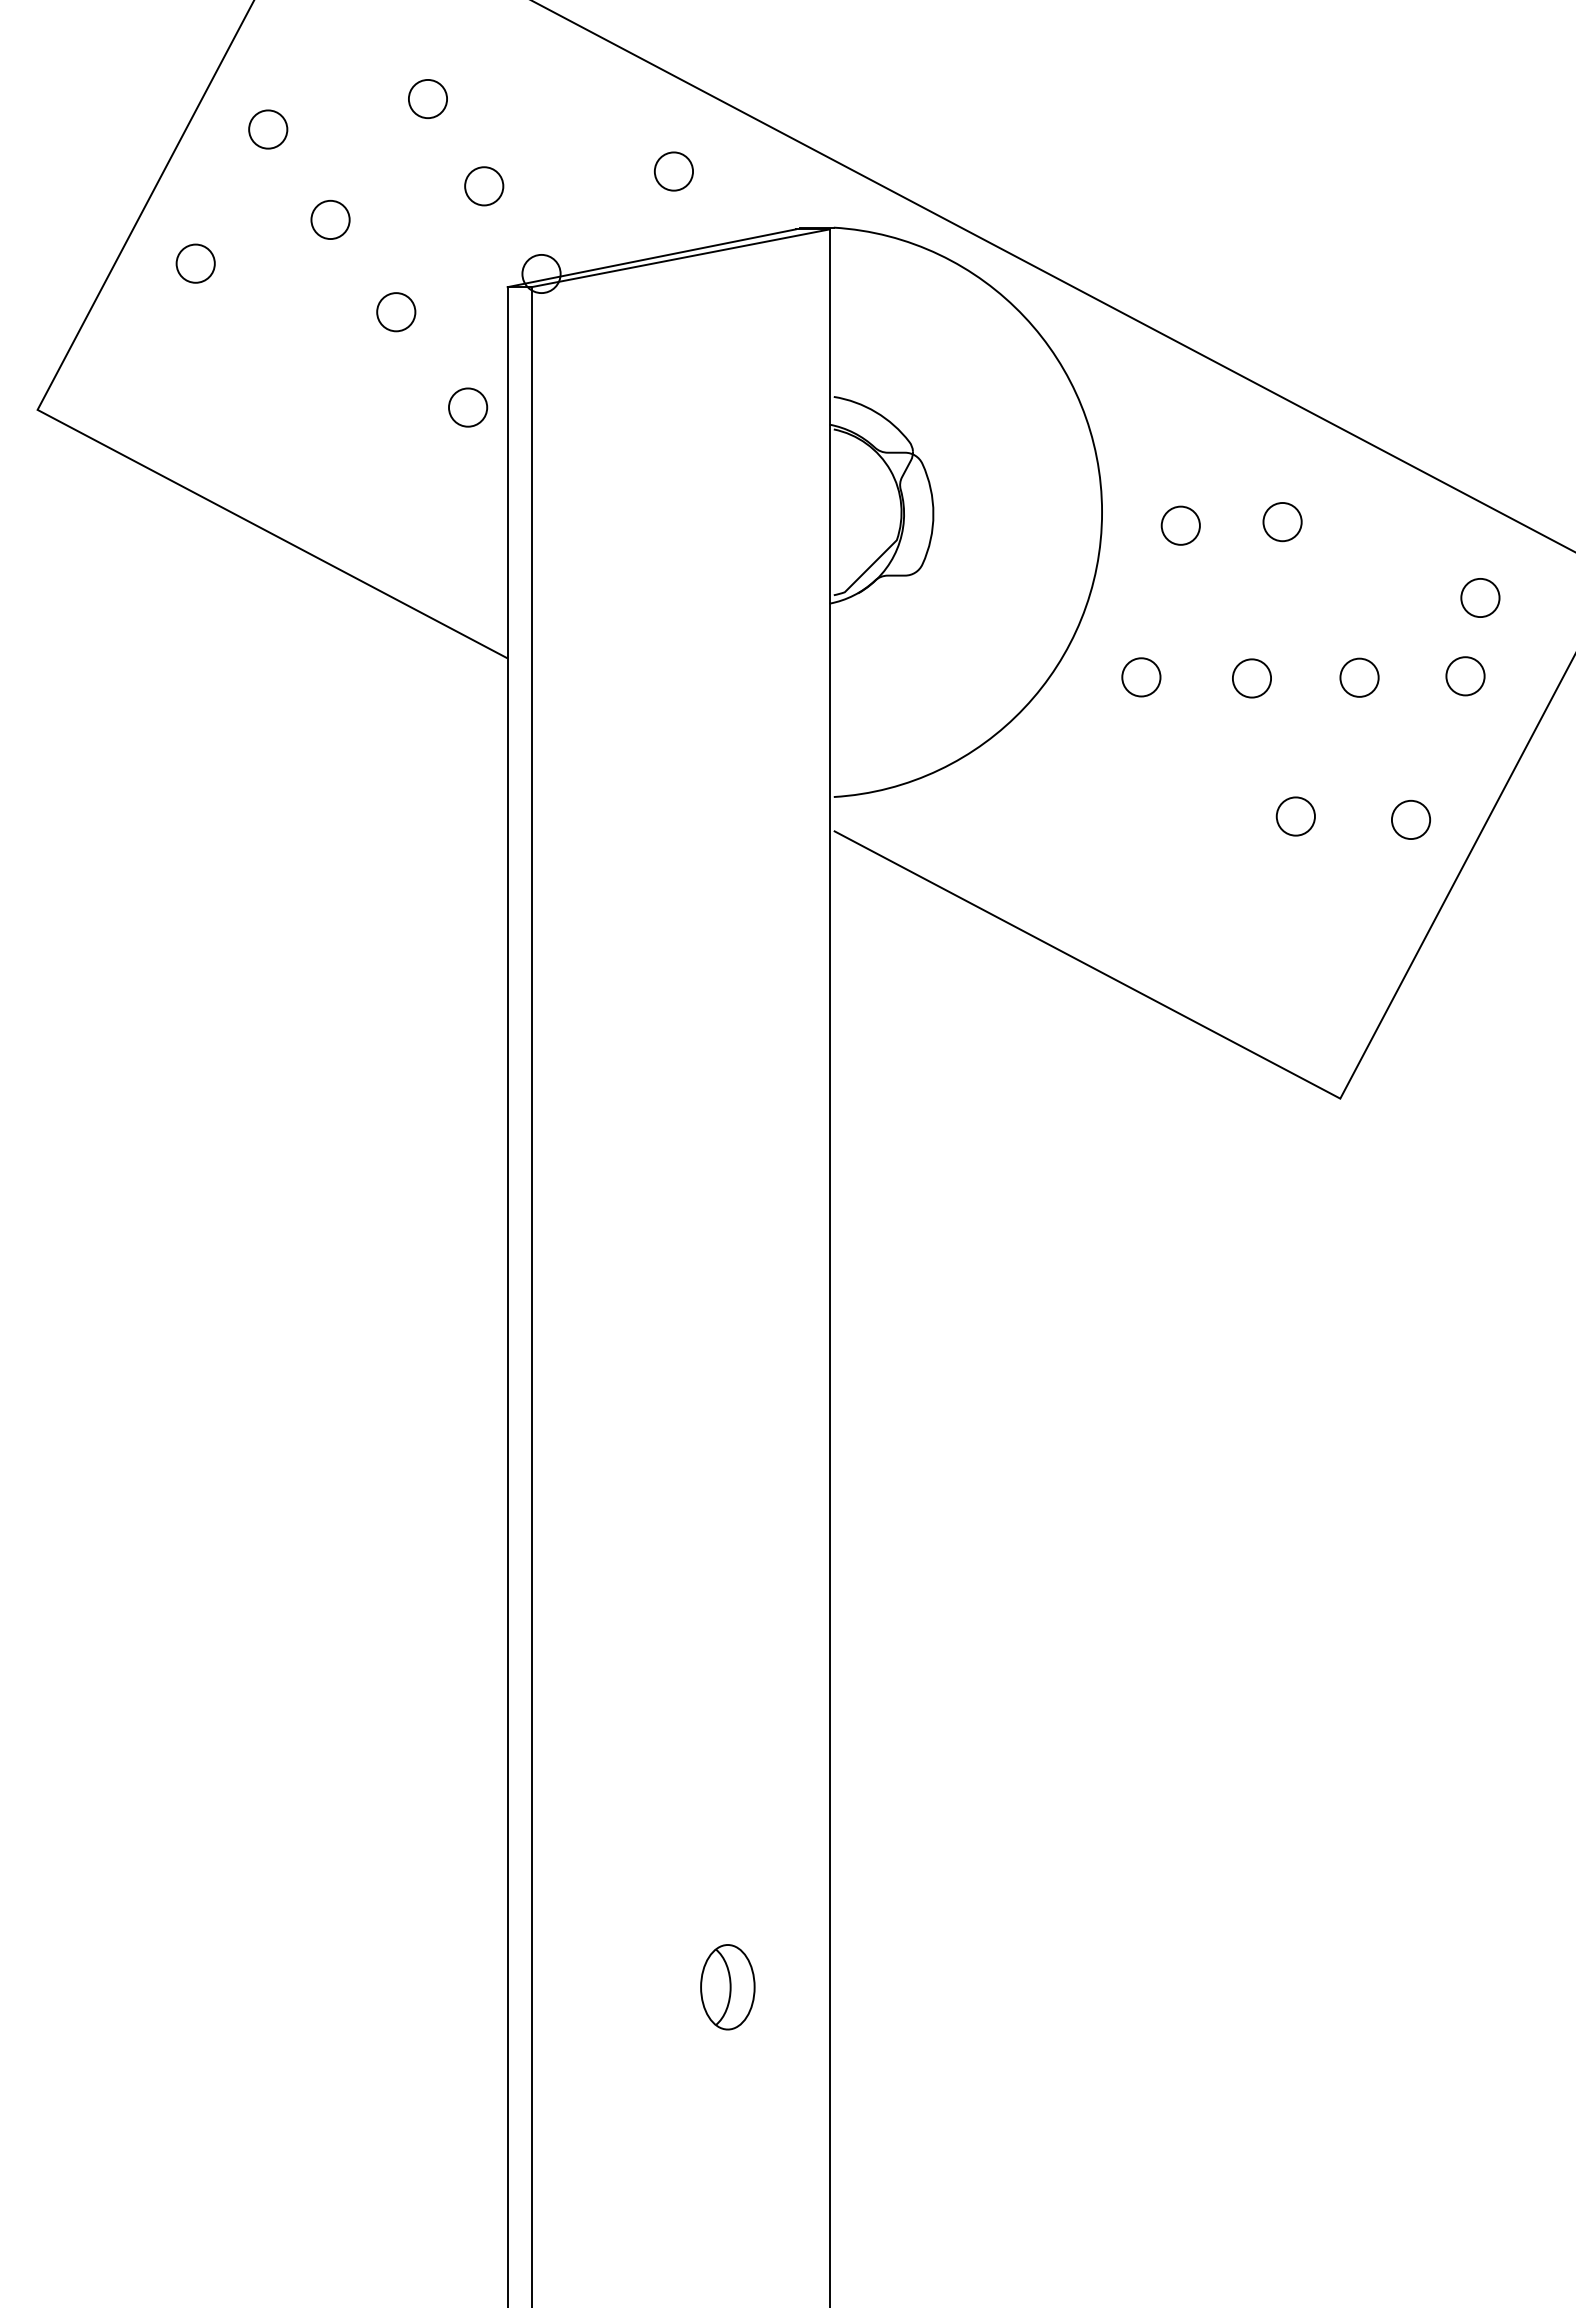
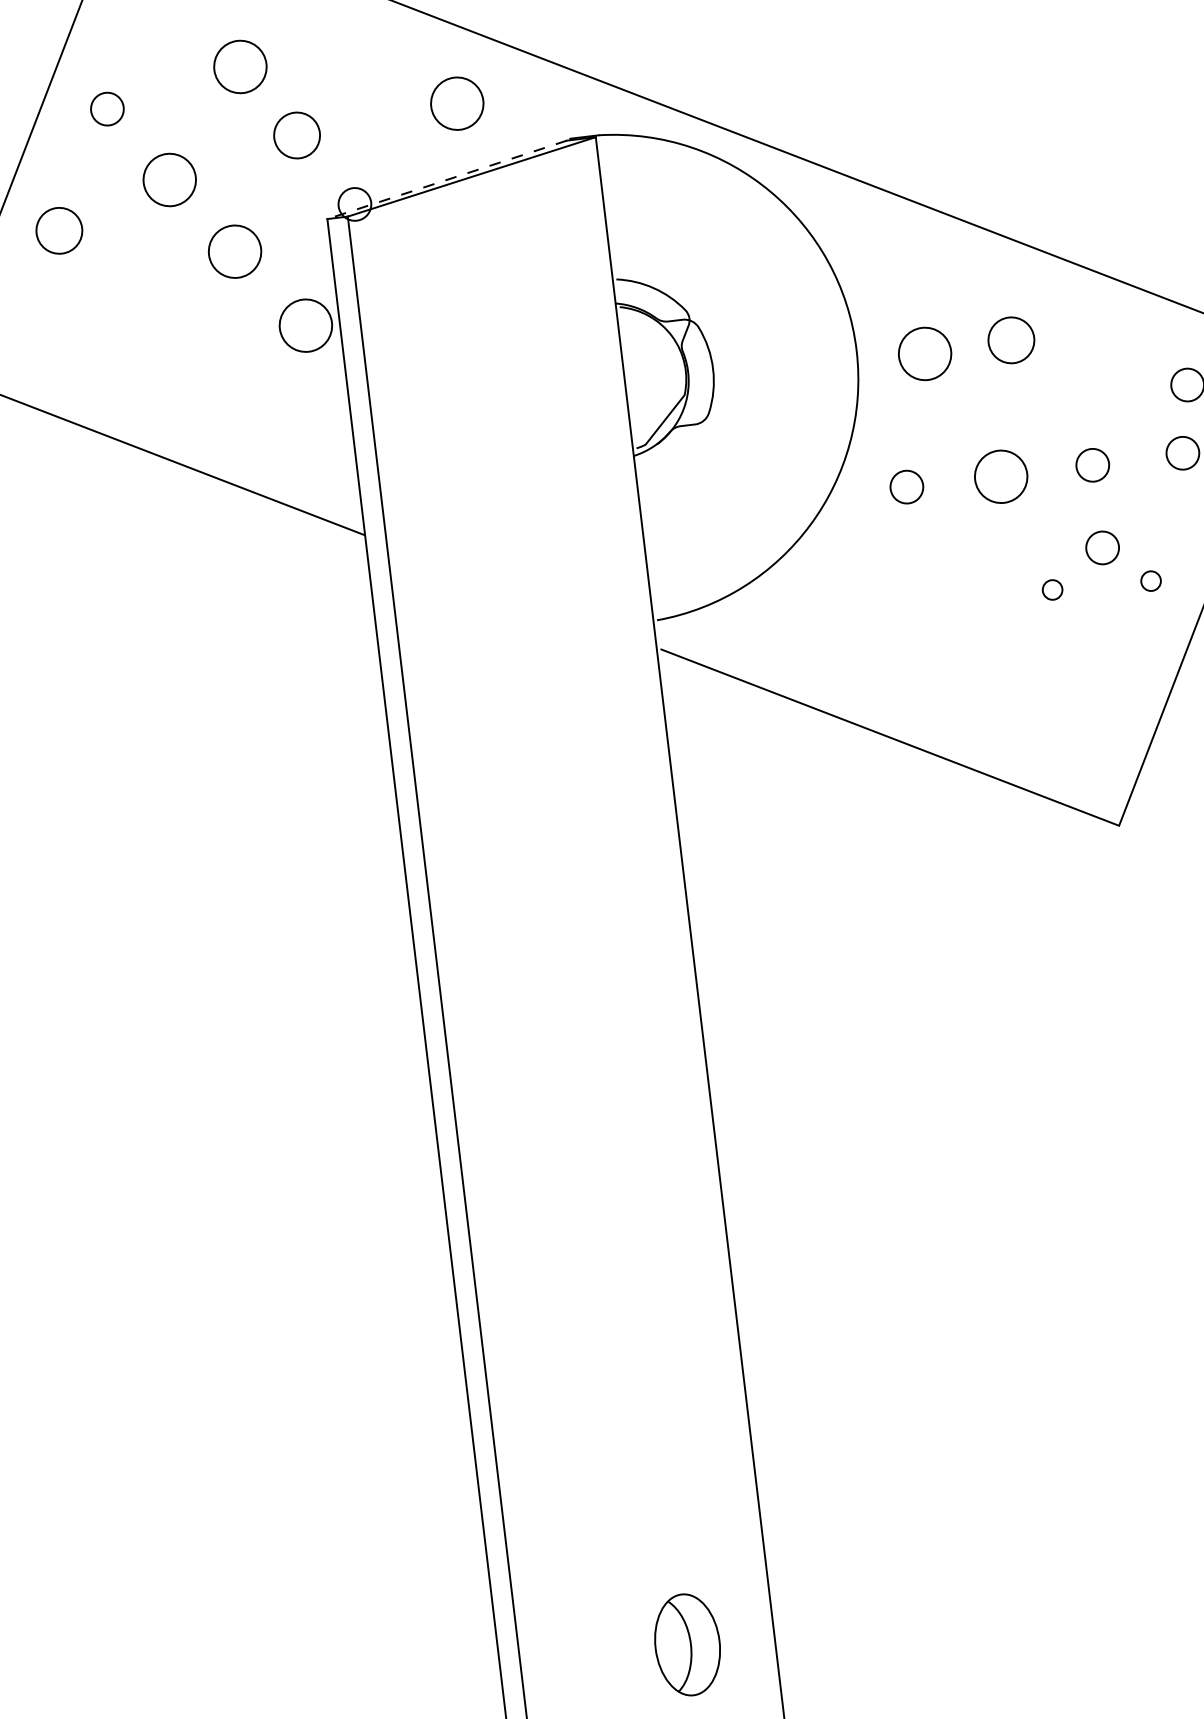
circle: (427, 98) -> (239, 66), size x1.6
circle: (673, 171) -> (456, 103), size x1.6
circle: (484, 186) -> (297, 135), size x1.4
circle: (330, 219) -> (169, 179), size x1.6
line: (651, 258) -> (447, 180), solid -> dashed
circle: (195, 263) -> (59, 230), size x1.4
circle: (396, 312) -> (235, 251), size x1.6
circle: (468, 407) -> (306, 325), size x1.6
circle: (1282, 522) -> (1011, 340), size x1.4
circle: (1180, 525) -> (924, 353), size x1.6
circle: (1251, 678) -> (1000, 476), size x1.6
circle: (1359, 774) -> (1102, 547), added
circle: (1295, 816) -> (1052, 589), size x0.6
circle: (1410, 819) -> (1150, 580), size x0.6
part: (727, 1987) -> (687, 1645), size x1.4

